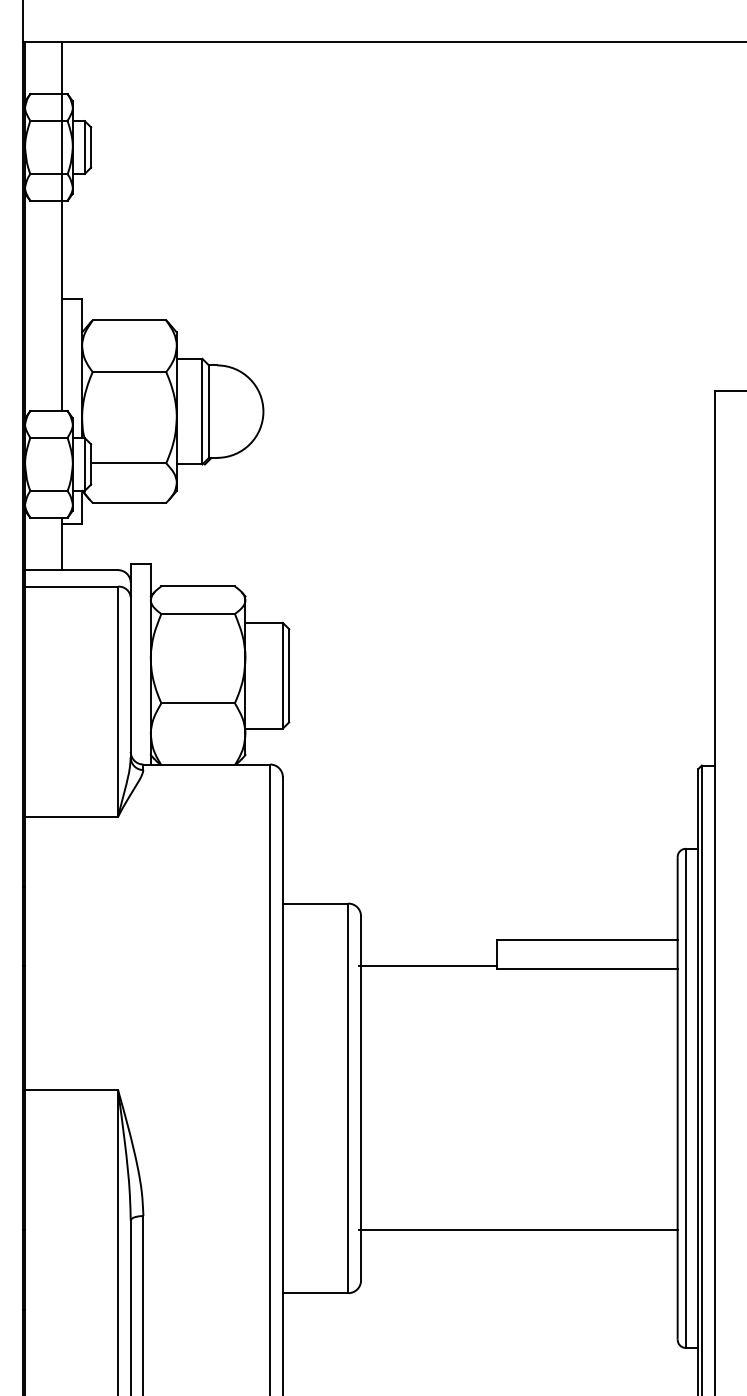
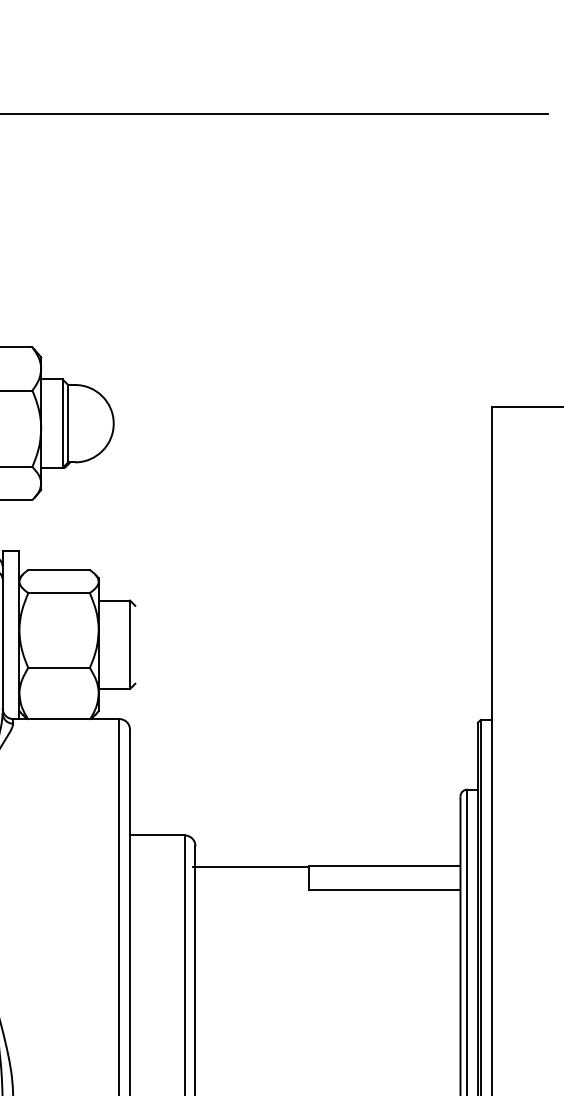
line: (289, 675) -> (135, 644), removed
line: (427, 966) -> (251, 867), moved

